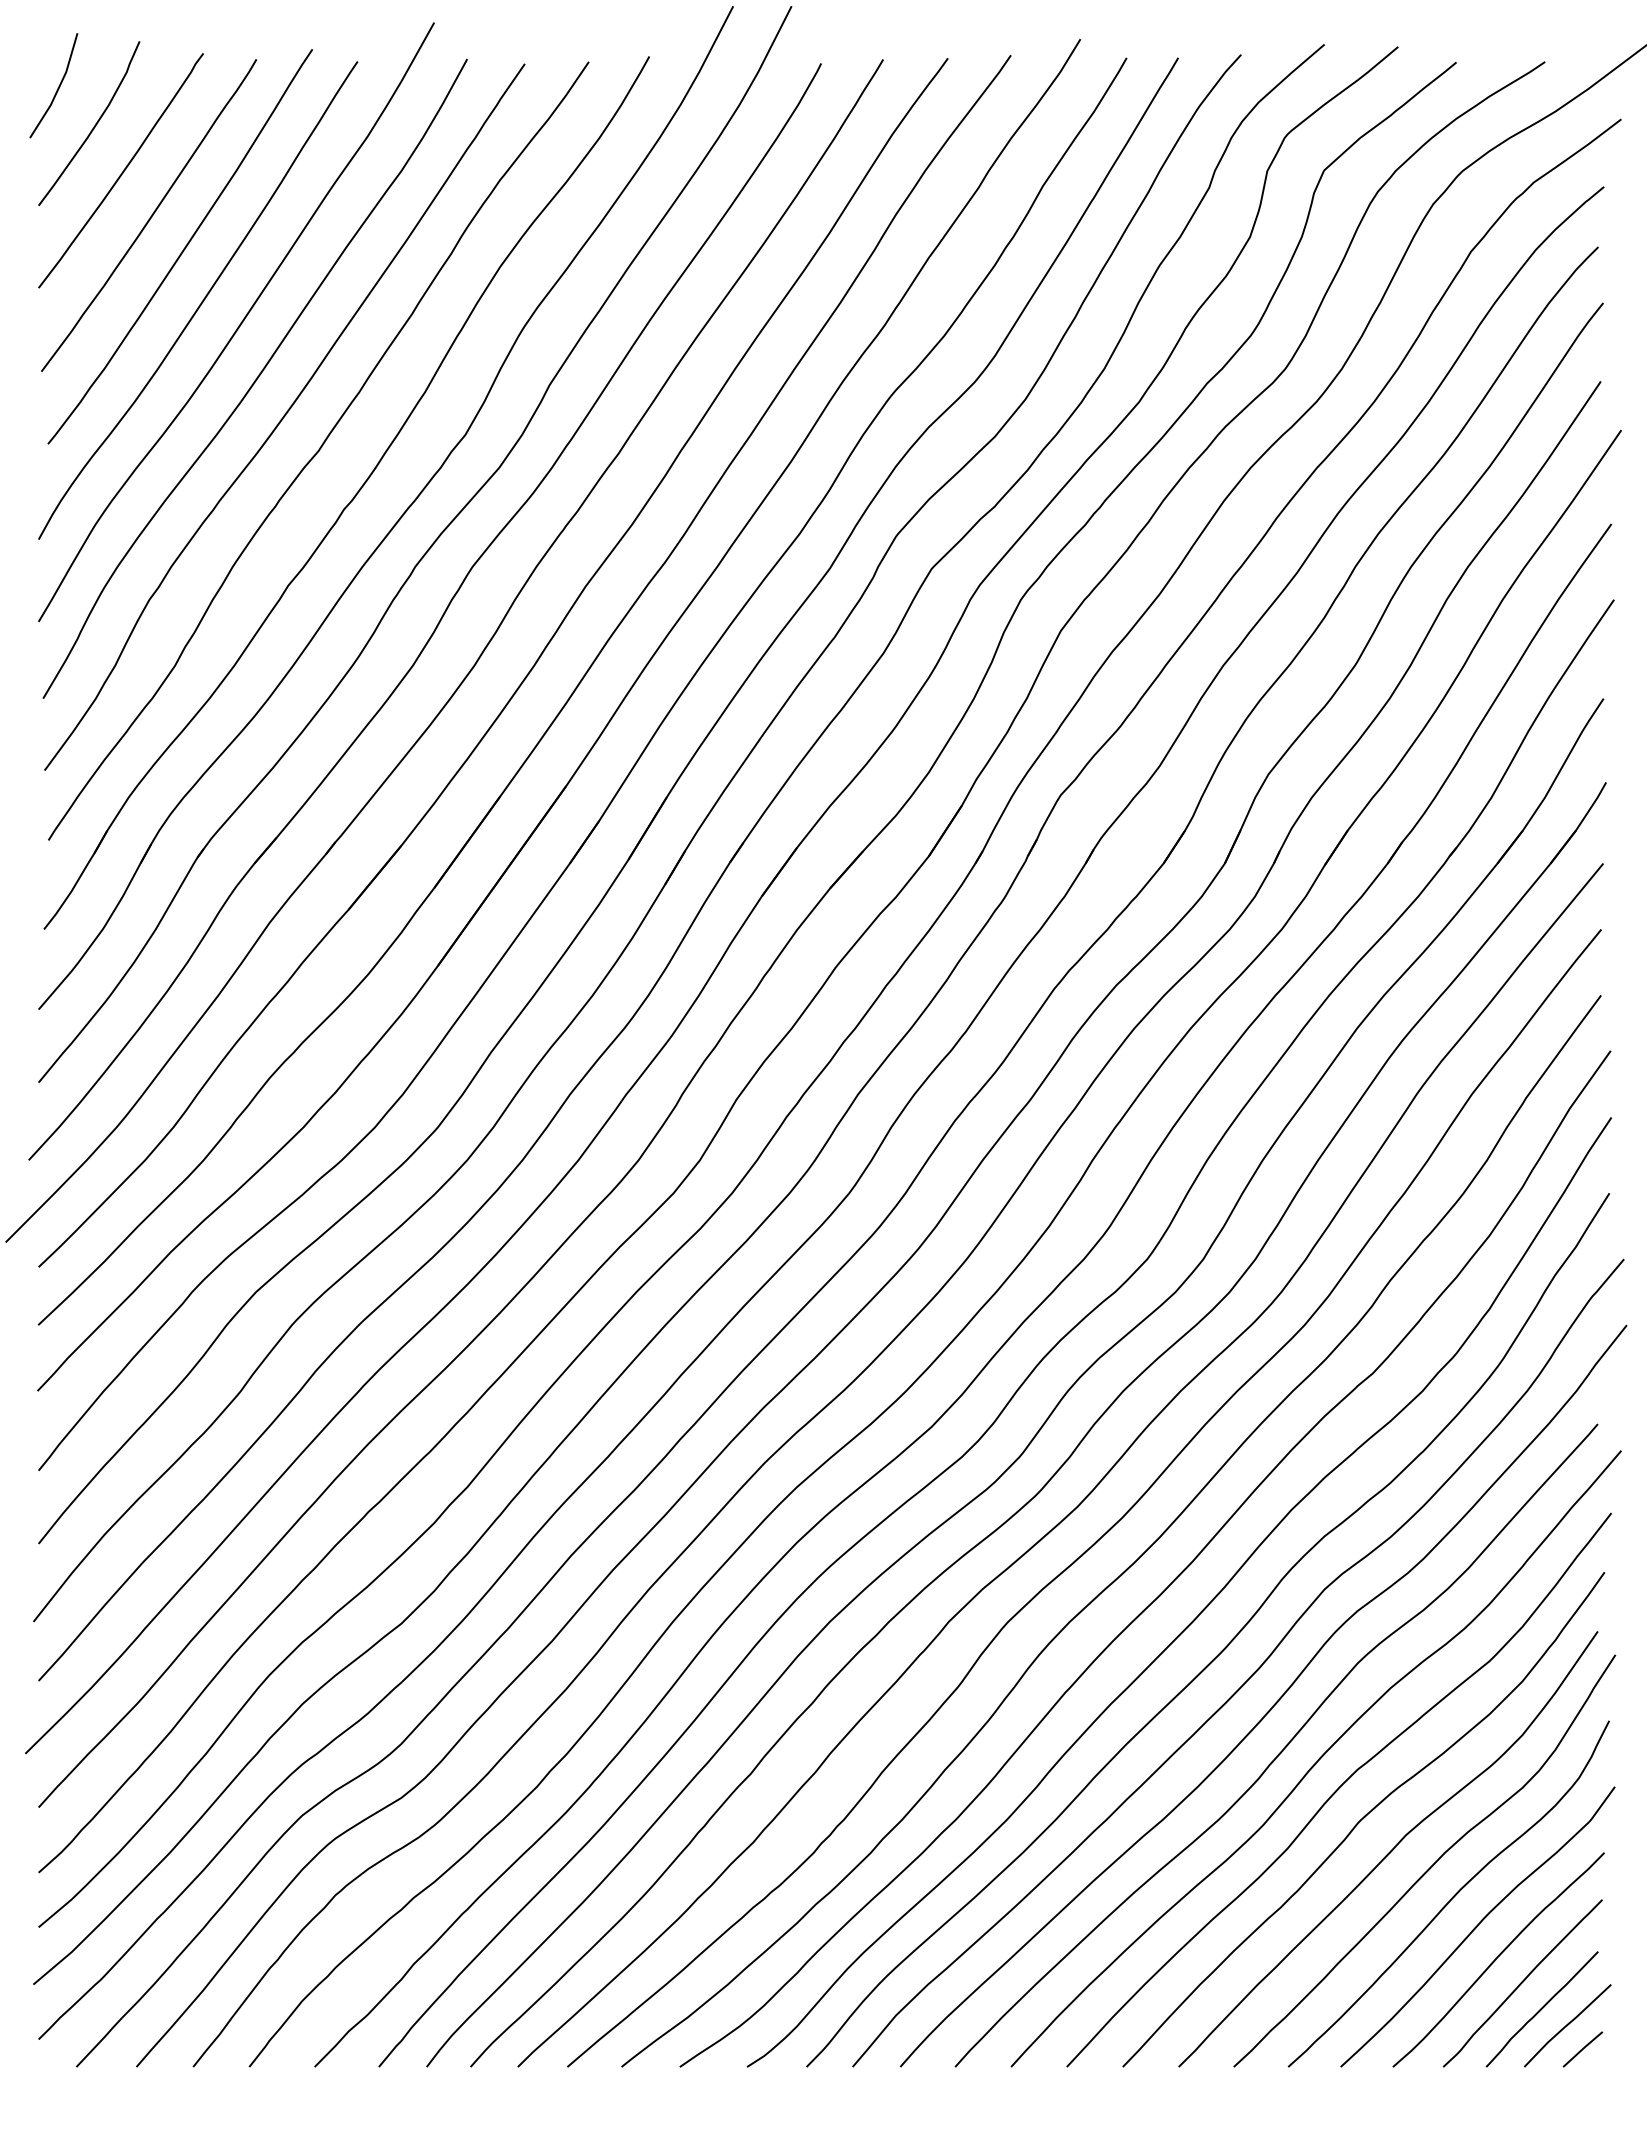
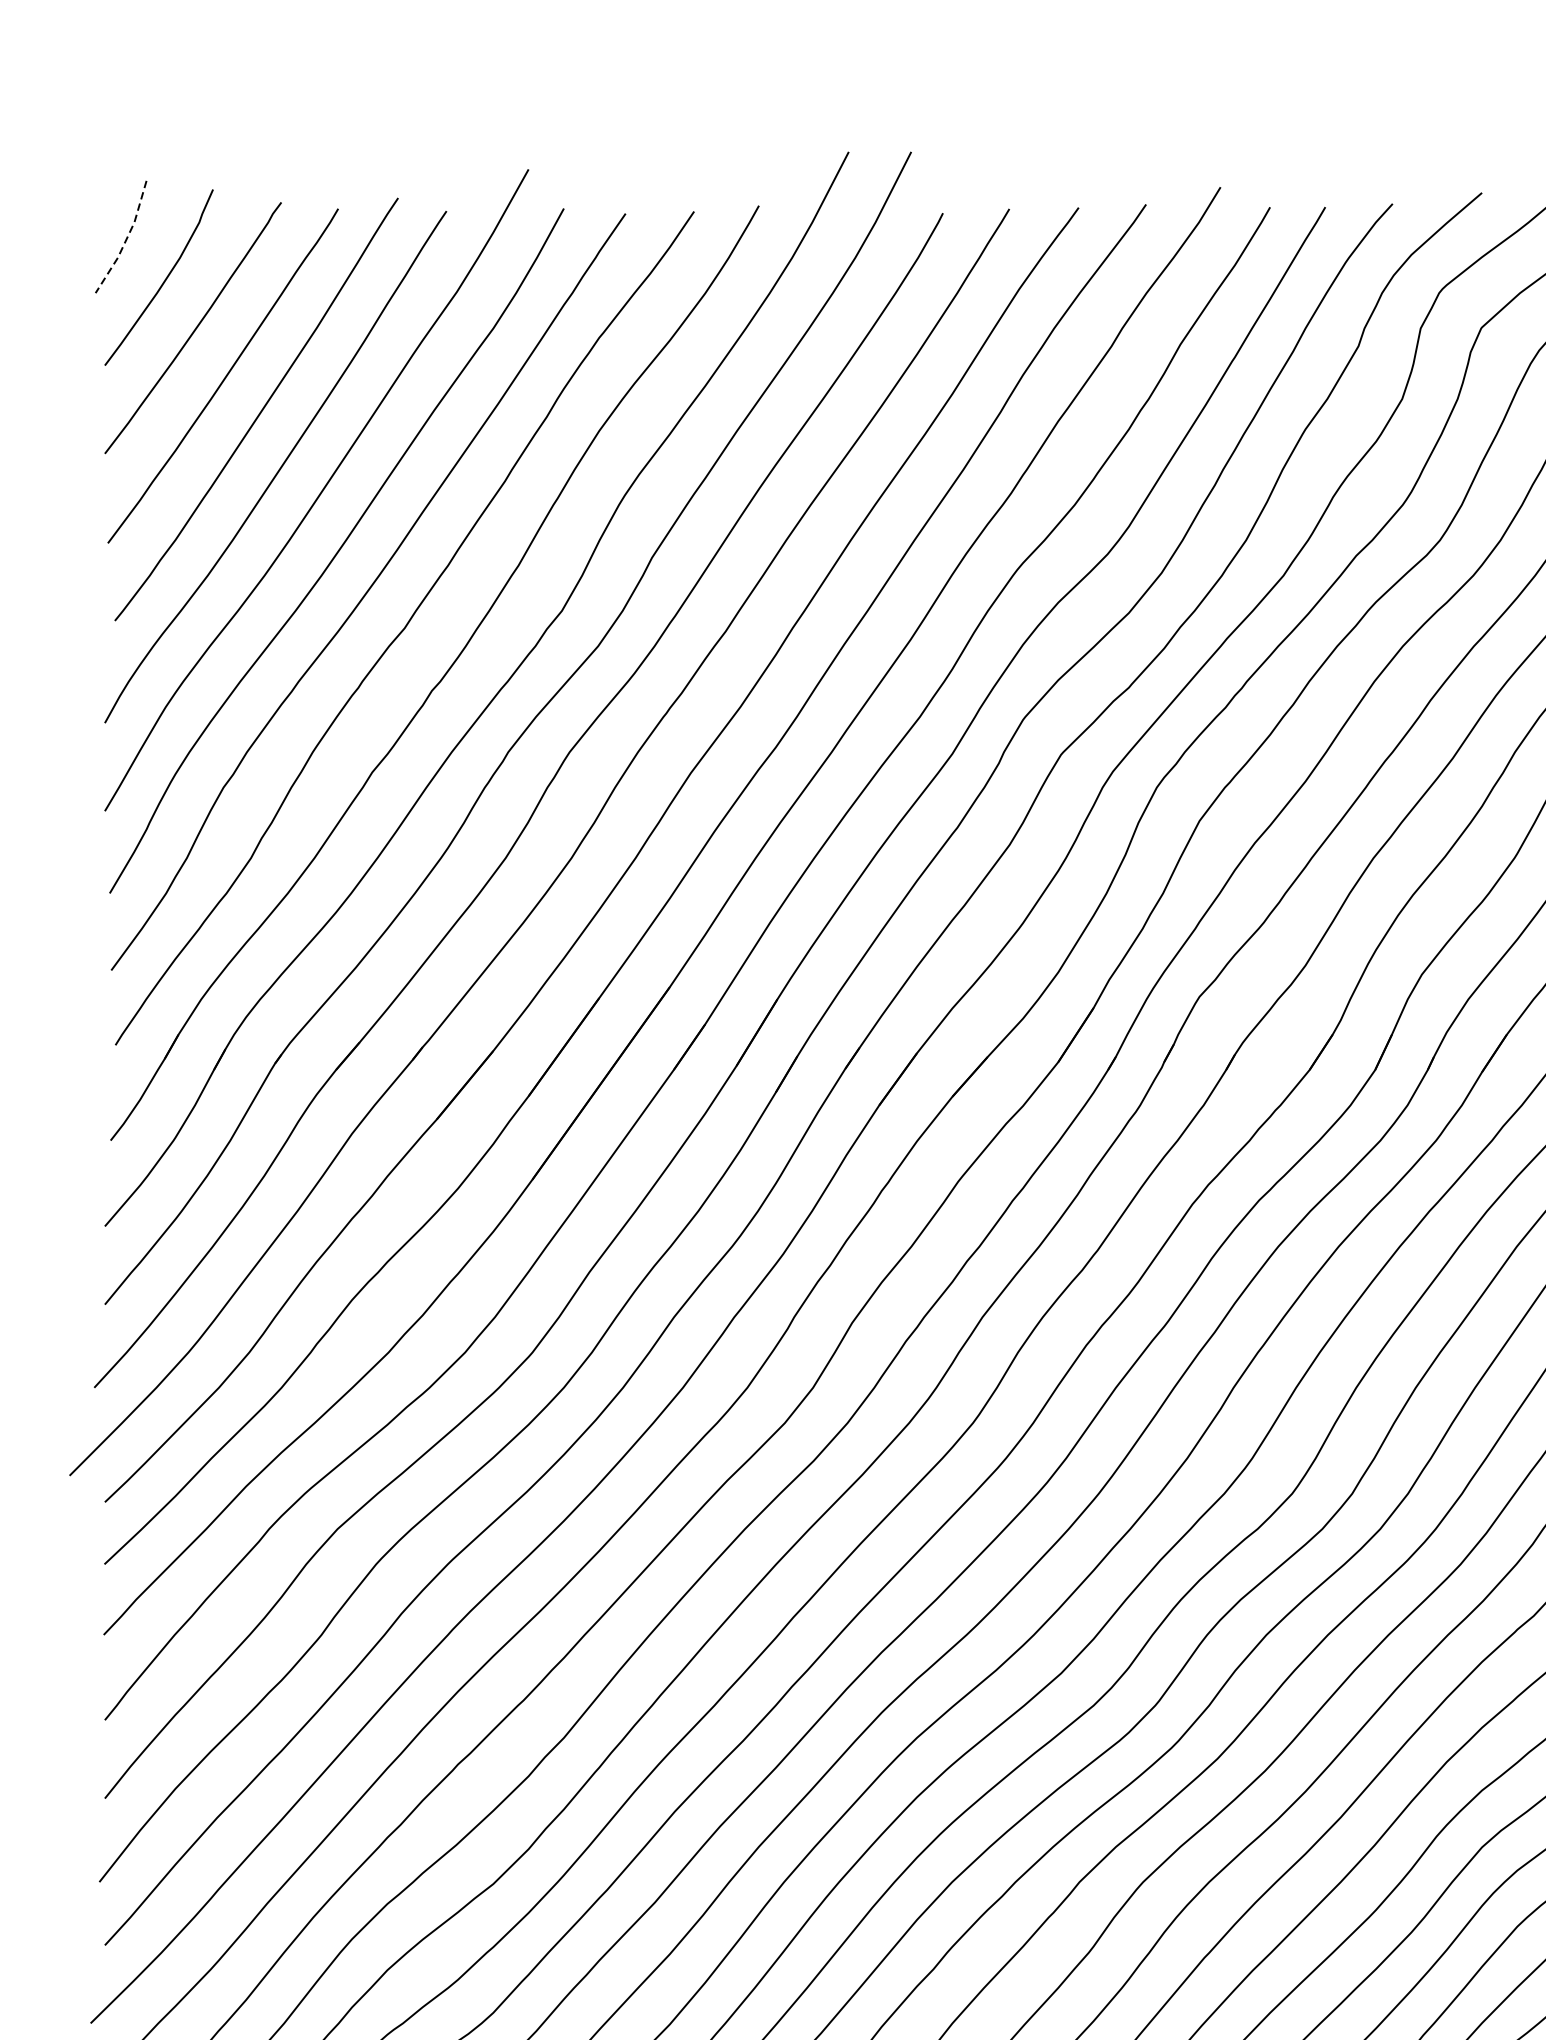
line: (58, 88) -> (126, 240), solid -> dashed

